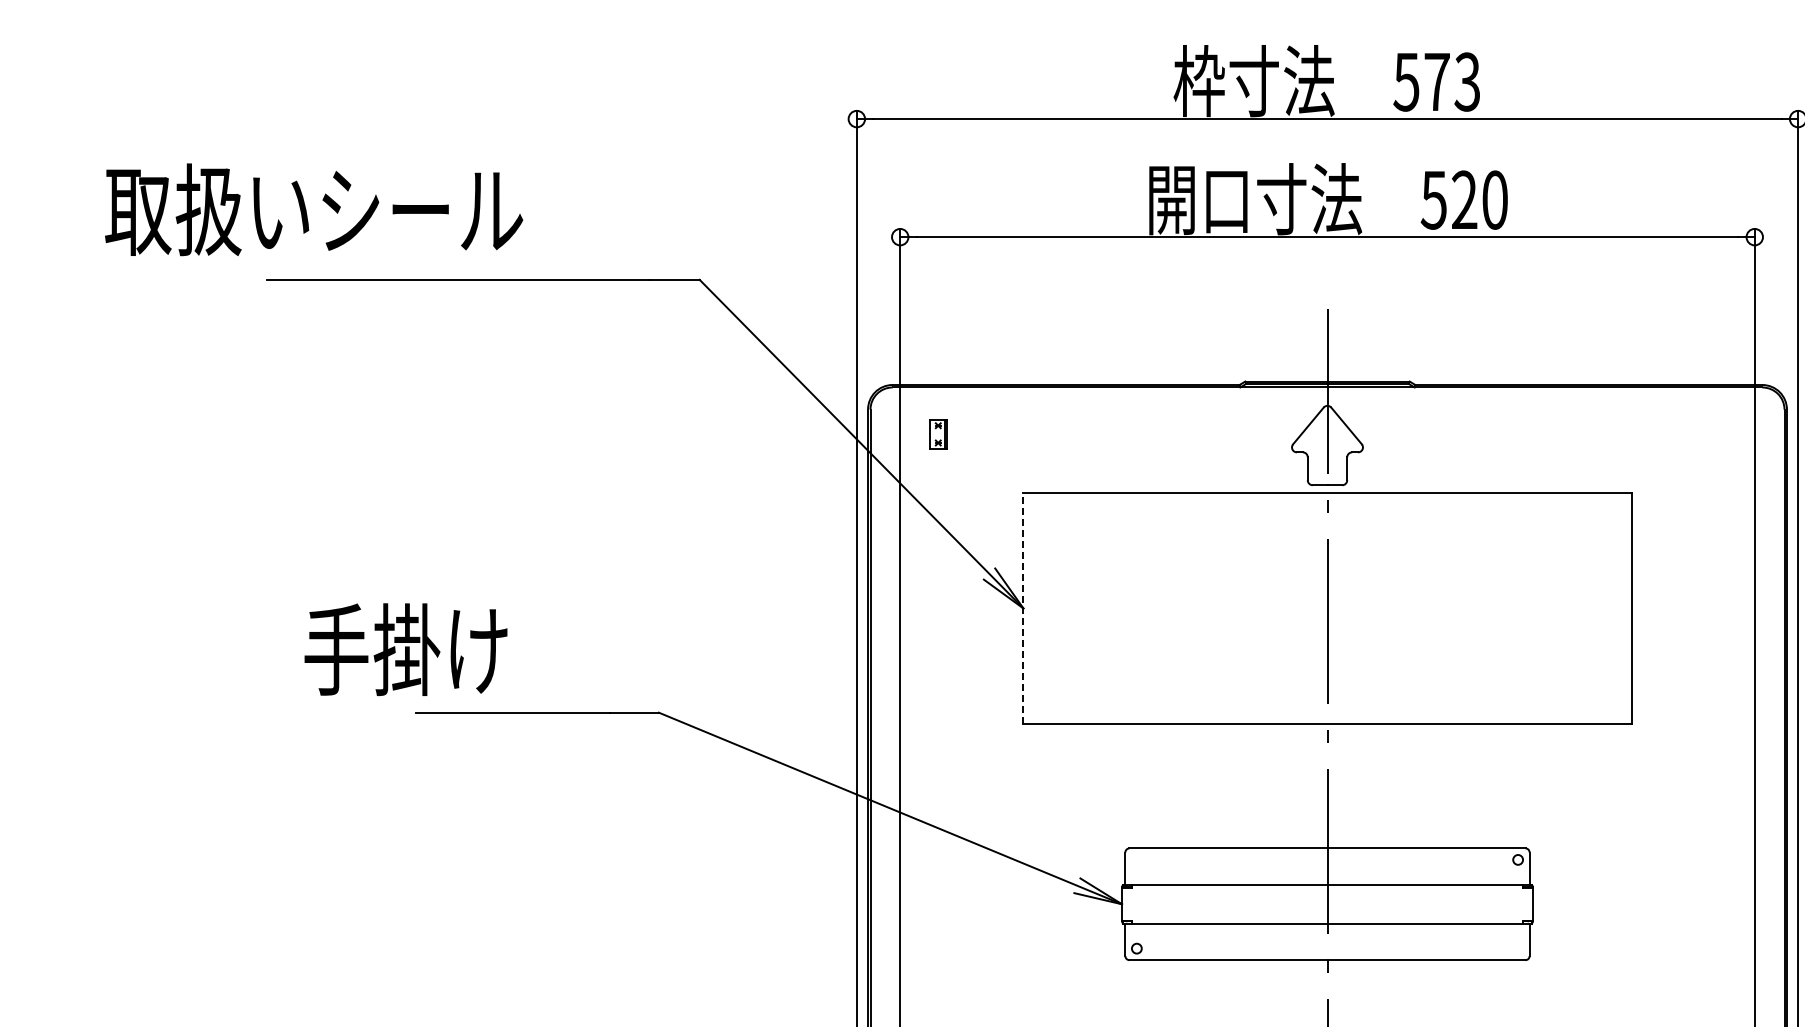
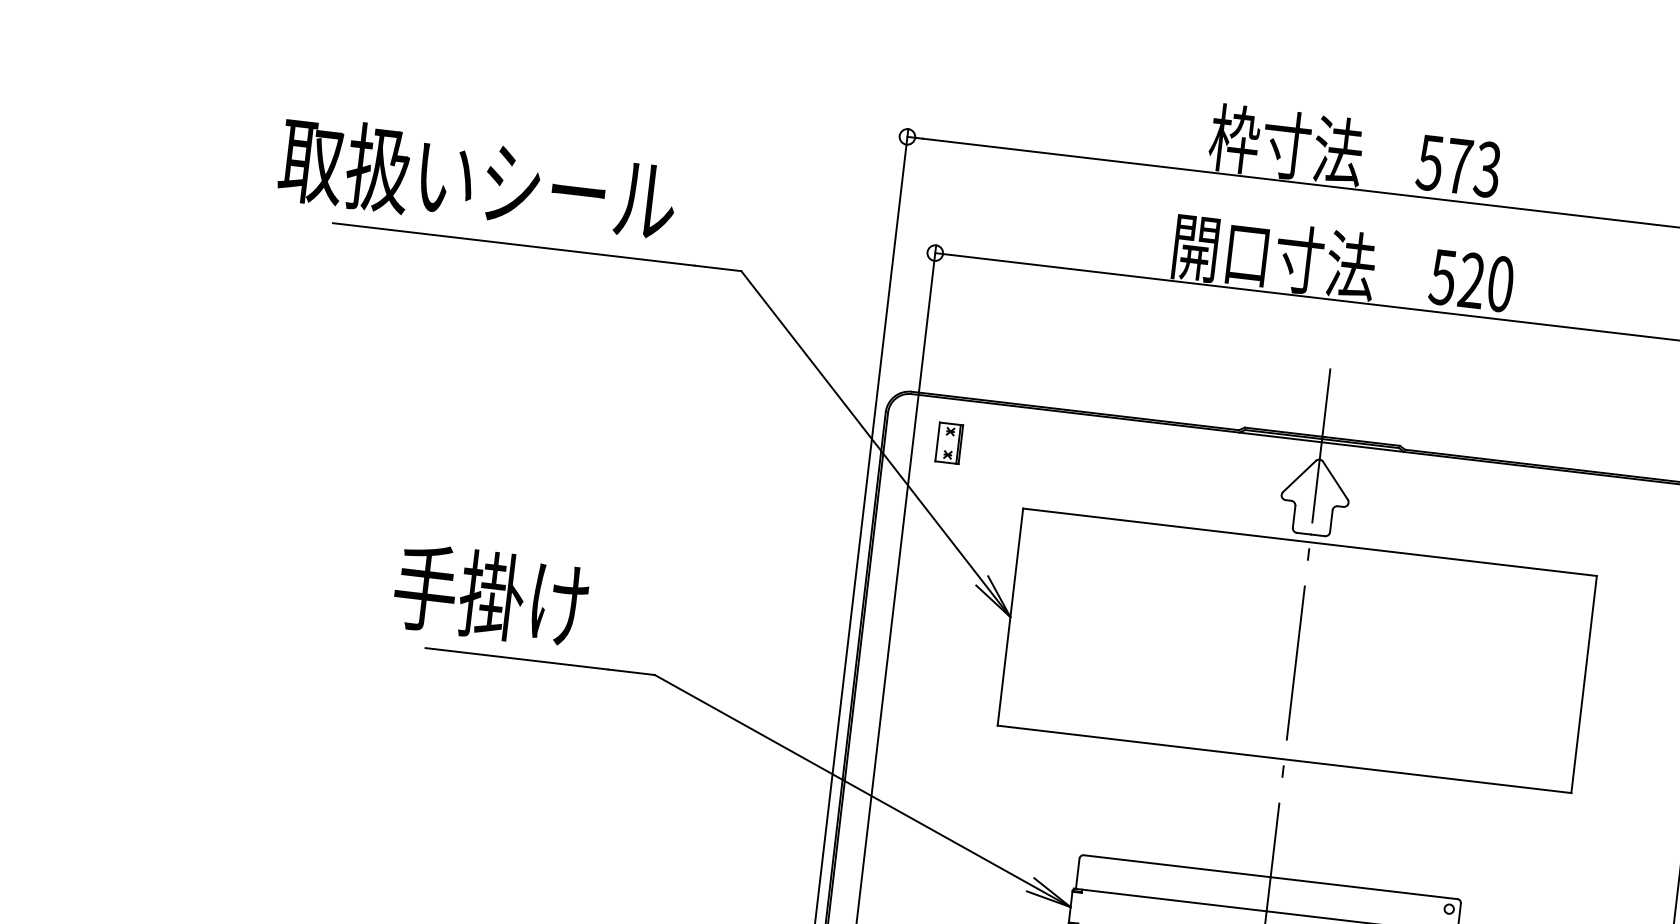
text: (314, 209) -> (478, 179), moved
part: (938, 434) -> (949, 443), size x1.43
line: (1023, 607) -> (1010, 616), dashed -> solid
text: (405, 649) -> (490, 595), moved

